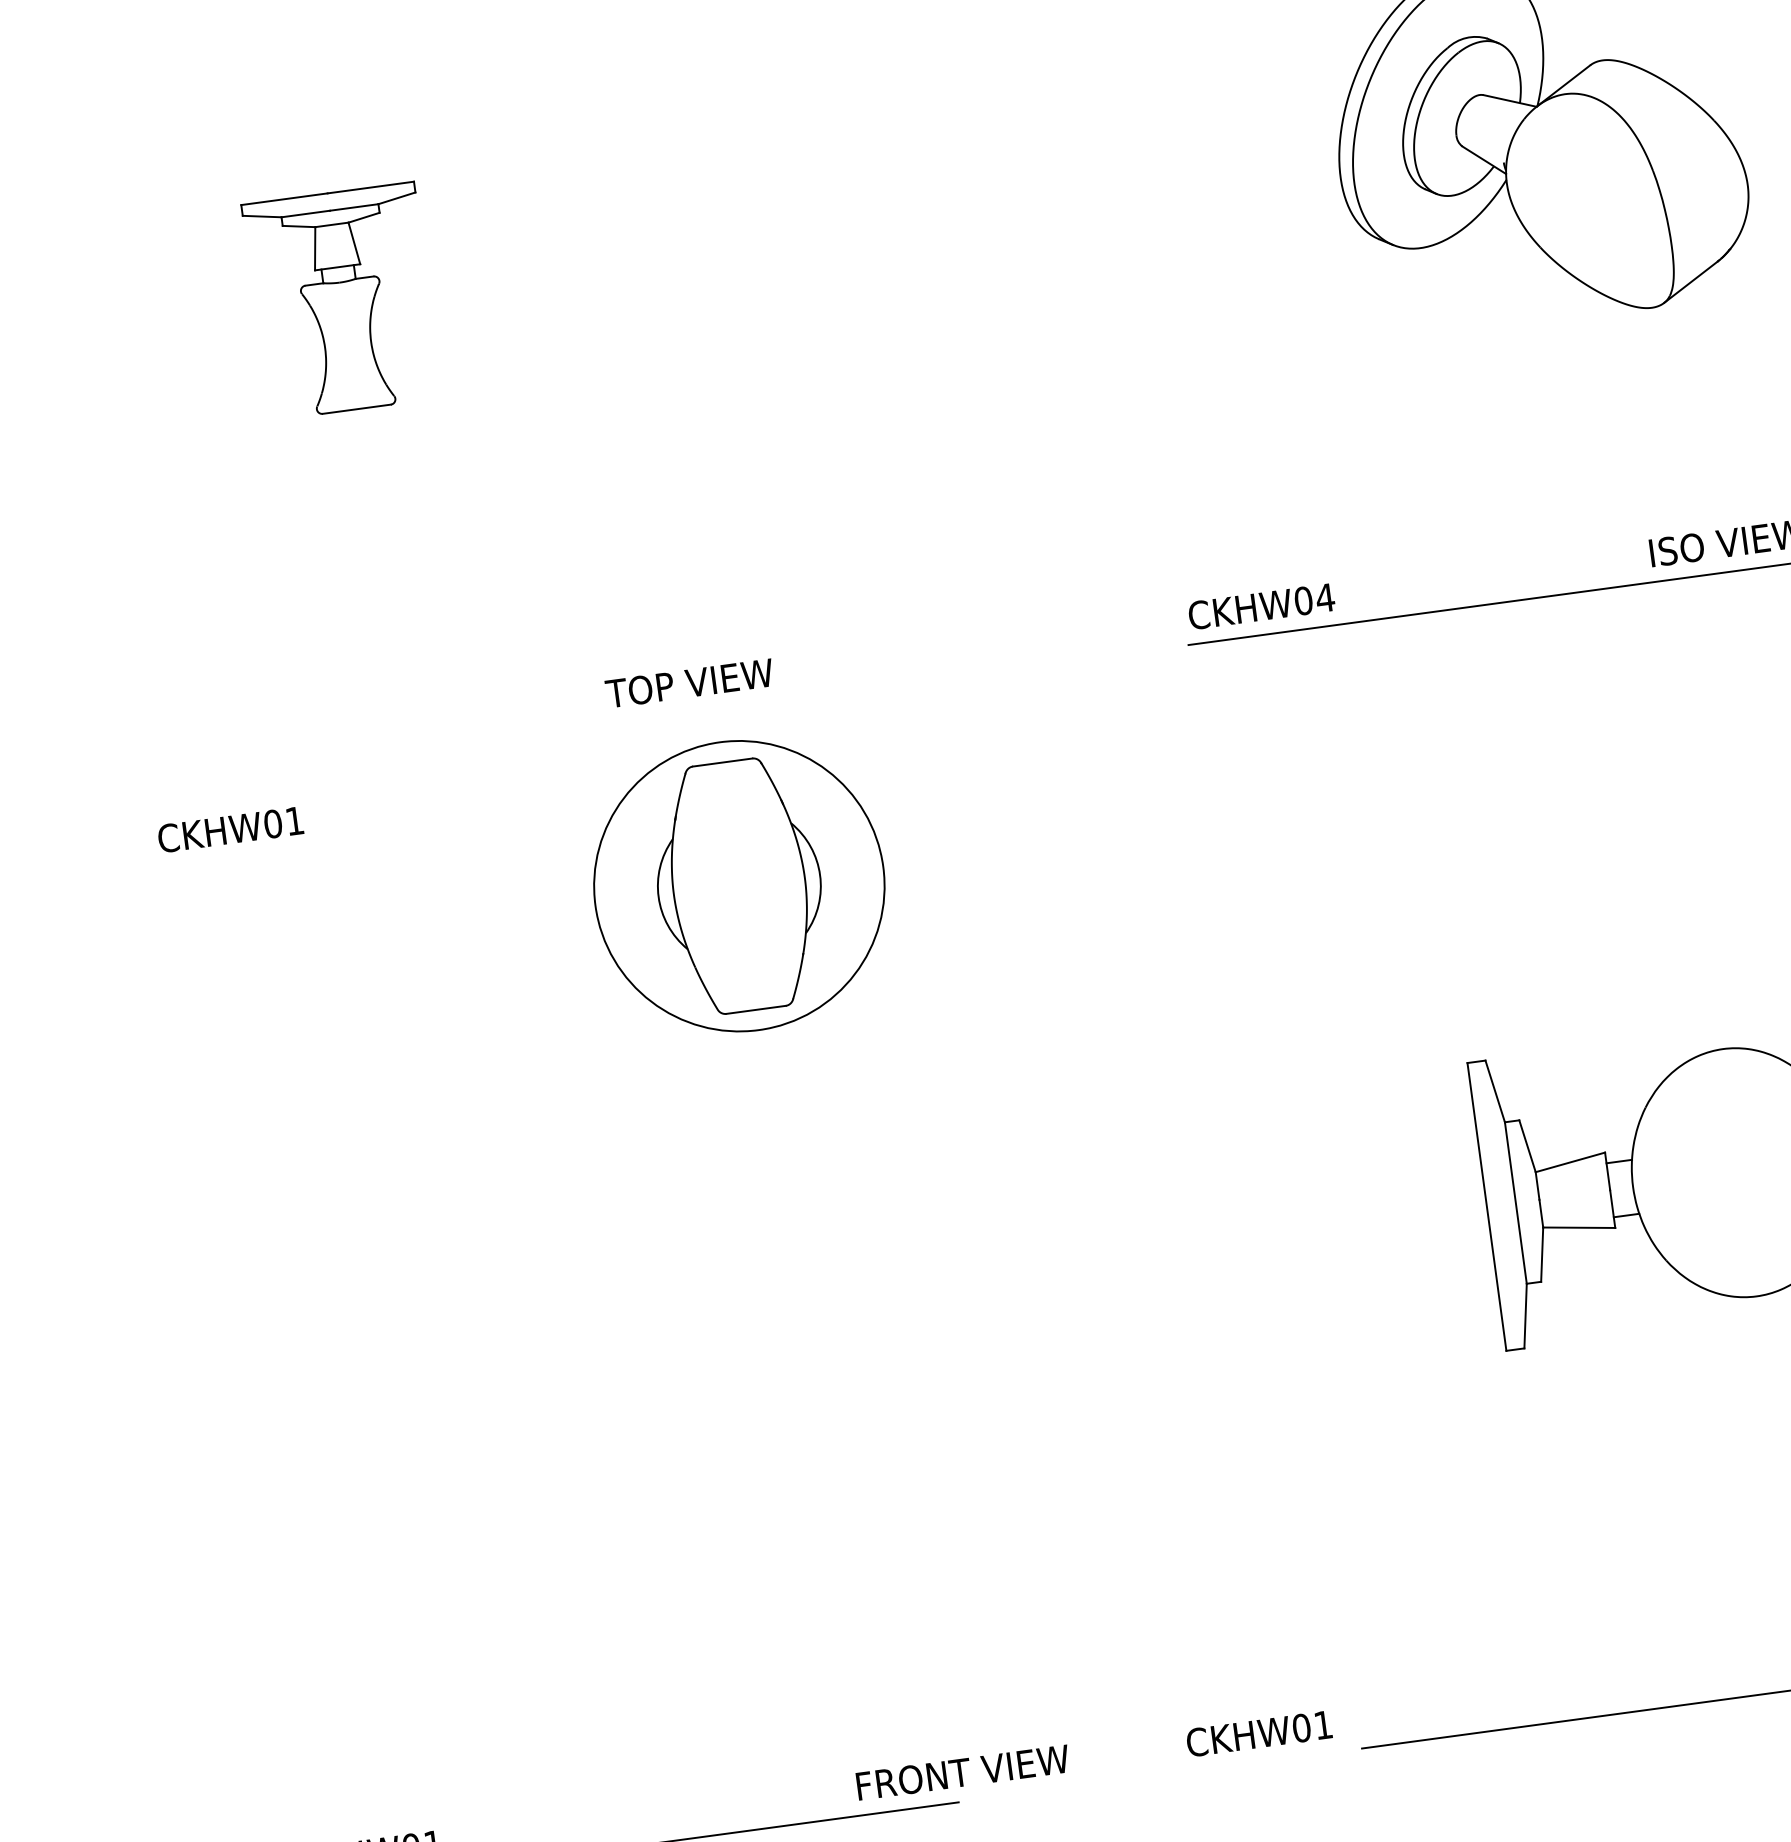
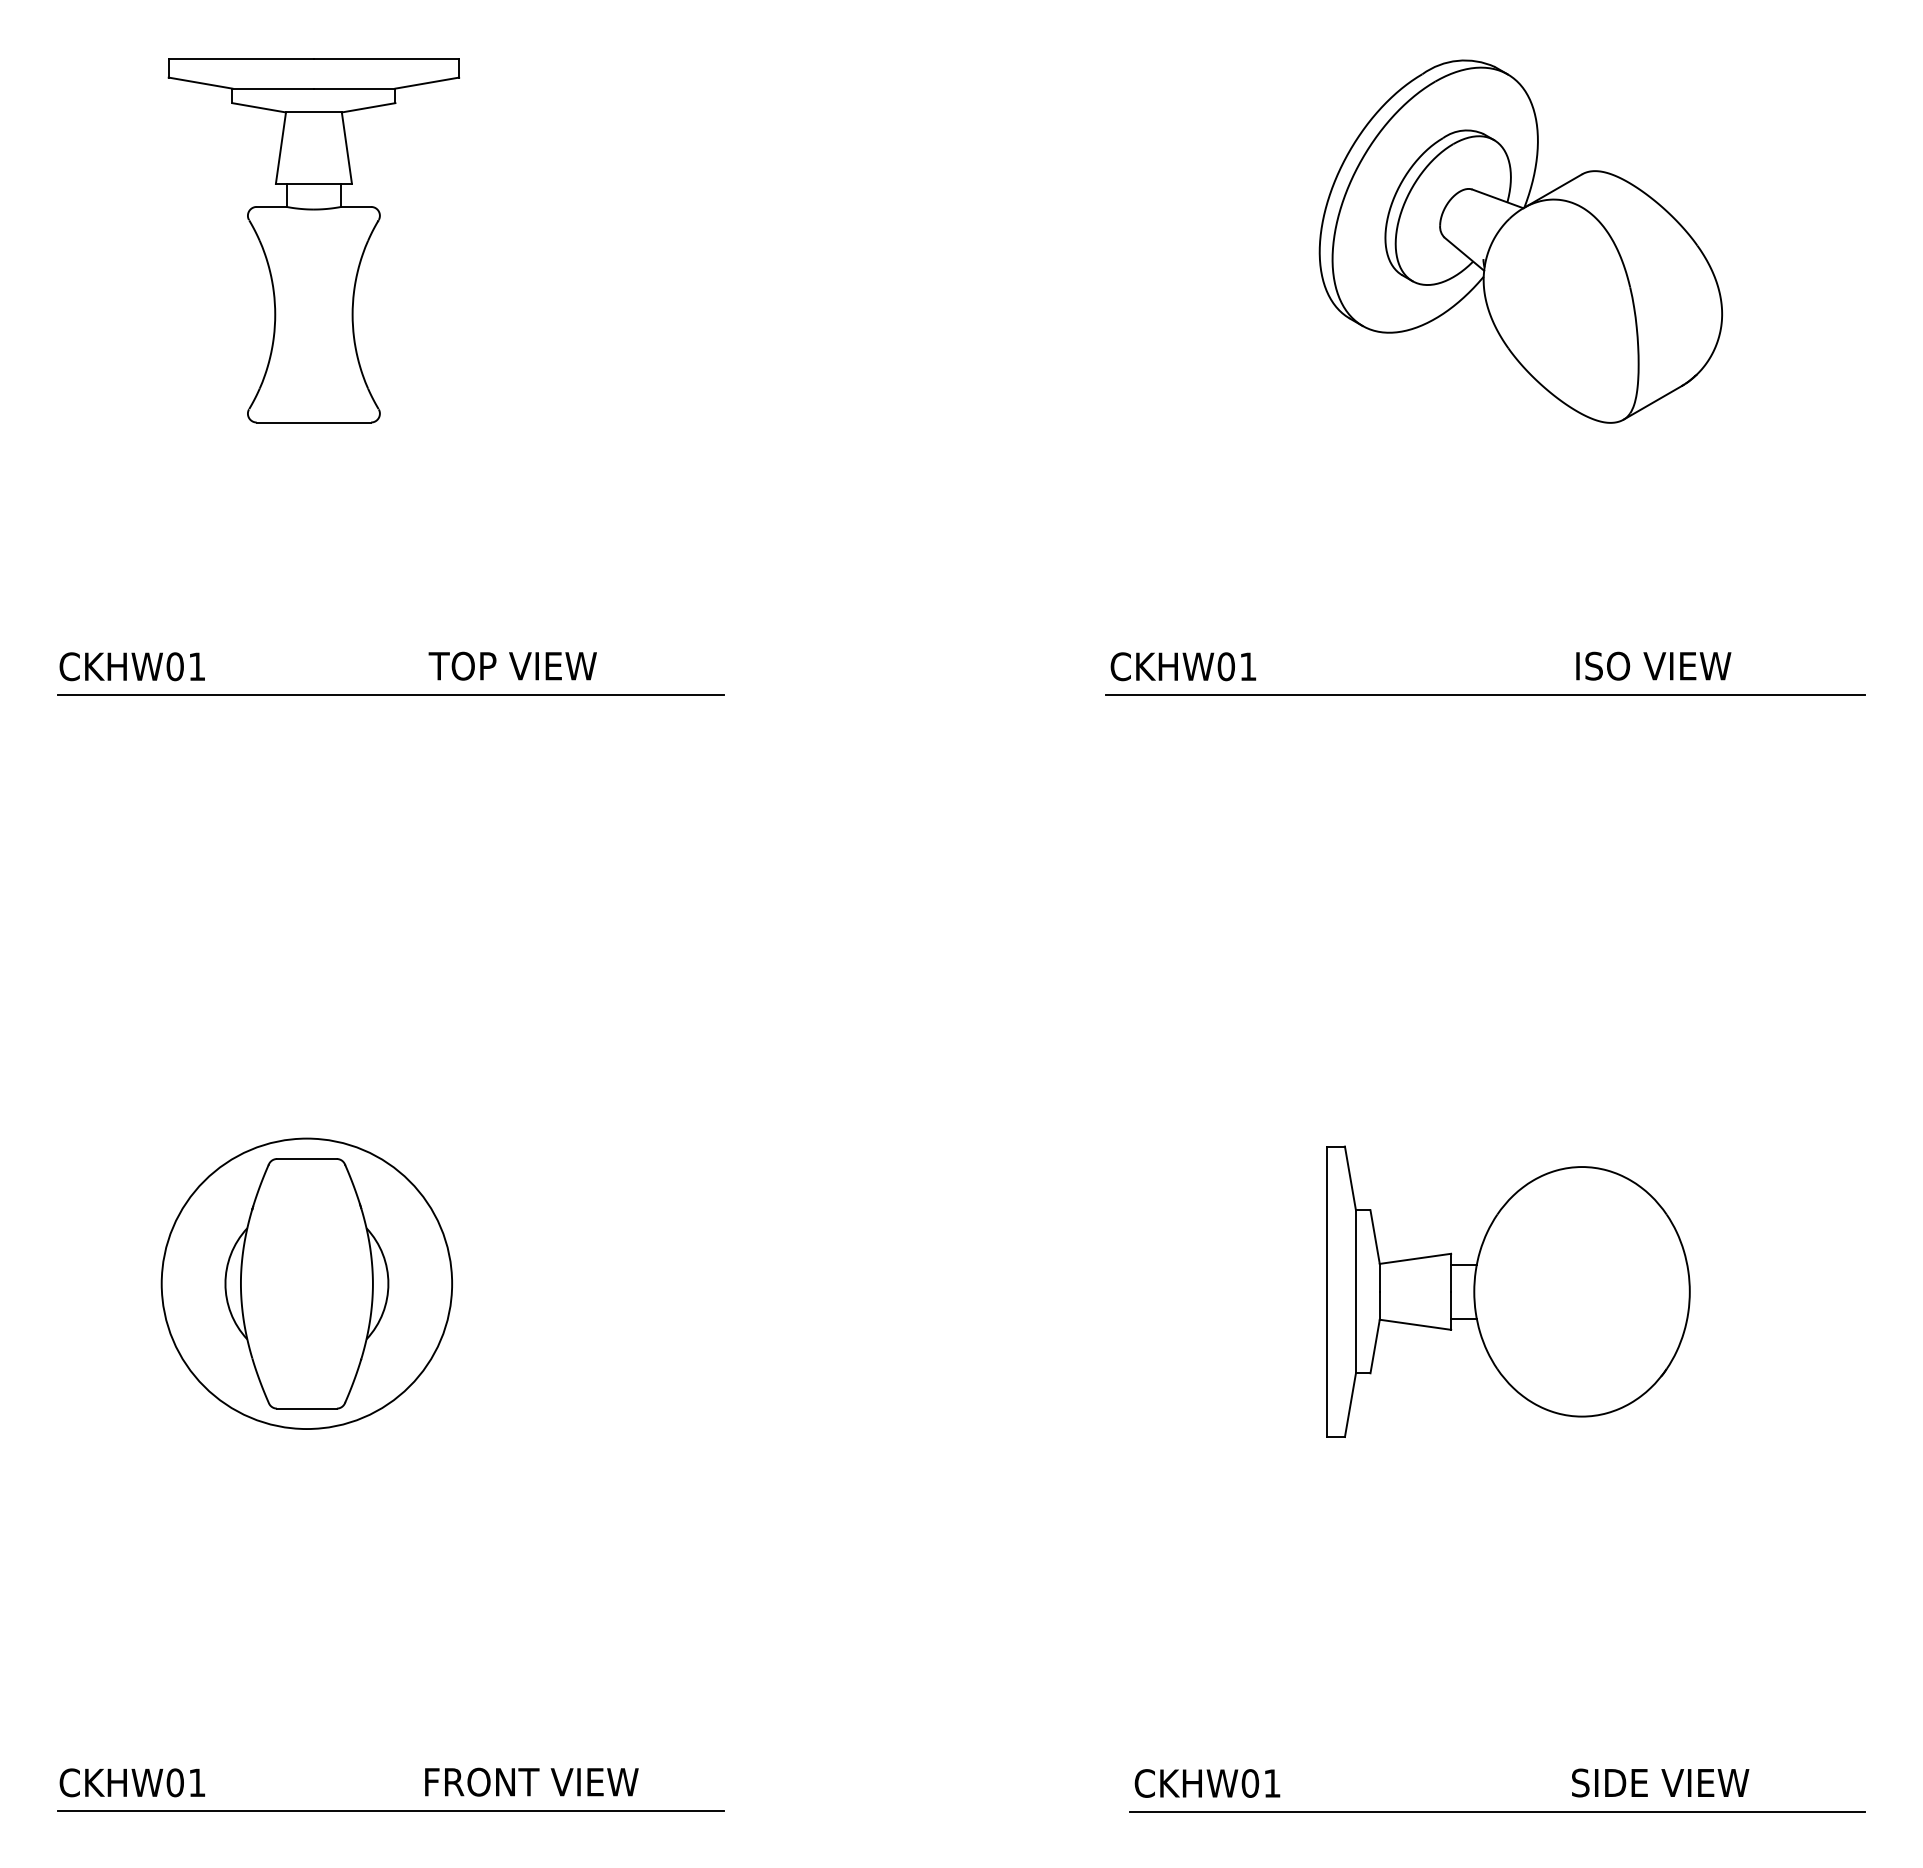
part: (341, 300) -> (313, 240), size x1.67
text: (1325, 597) -> (1248, 666), CKHW04 -> CKHW01
text: (689, 682) -> (512, 665), moved
line: (479, 741) -> (390, 695), added
text: (229, 829) -> (131, 666), moved
part: (738, 885) -> (306, 1283), moved
text: (1259, 1733) -> (1207, 1783), moved
text: (962, 1771) -> (531, 1781), moved

